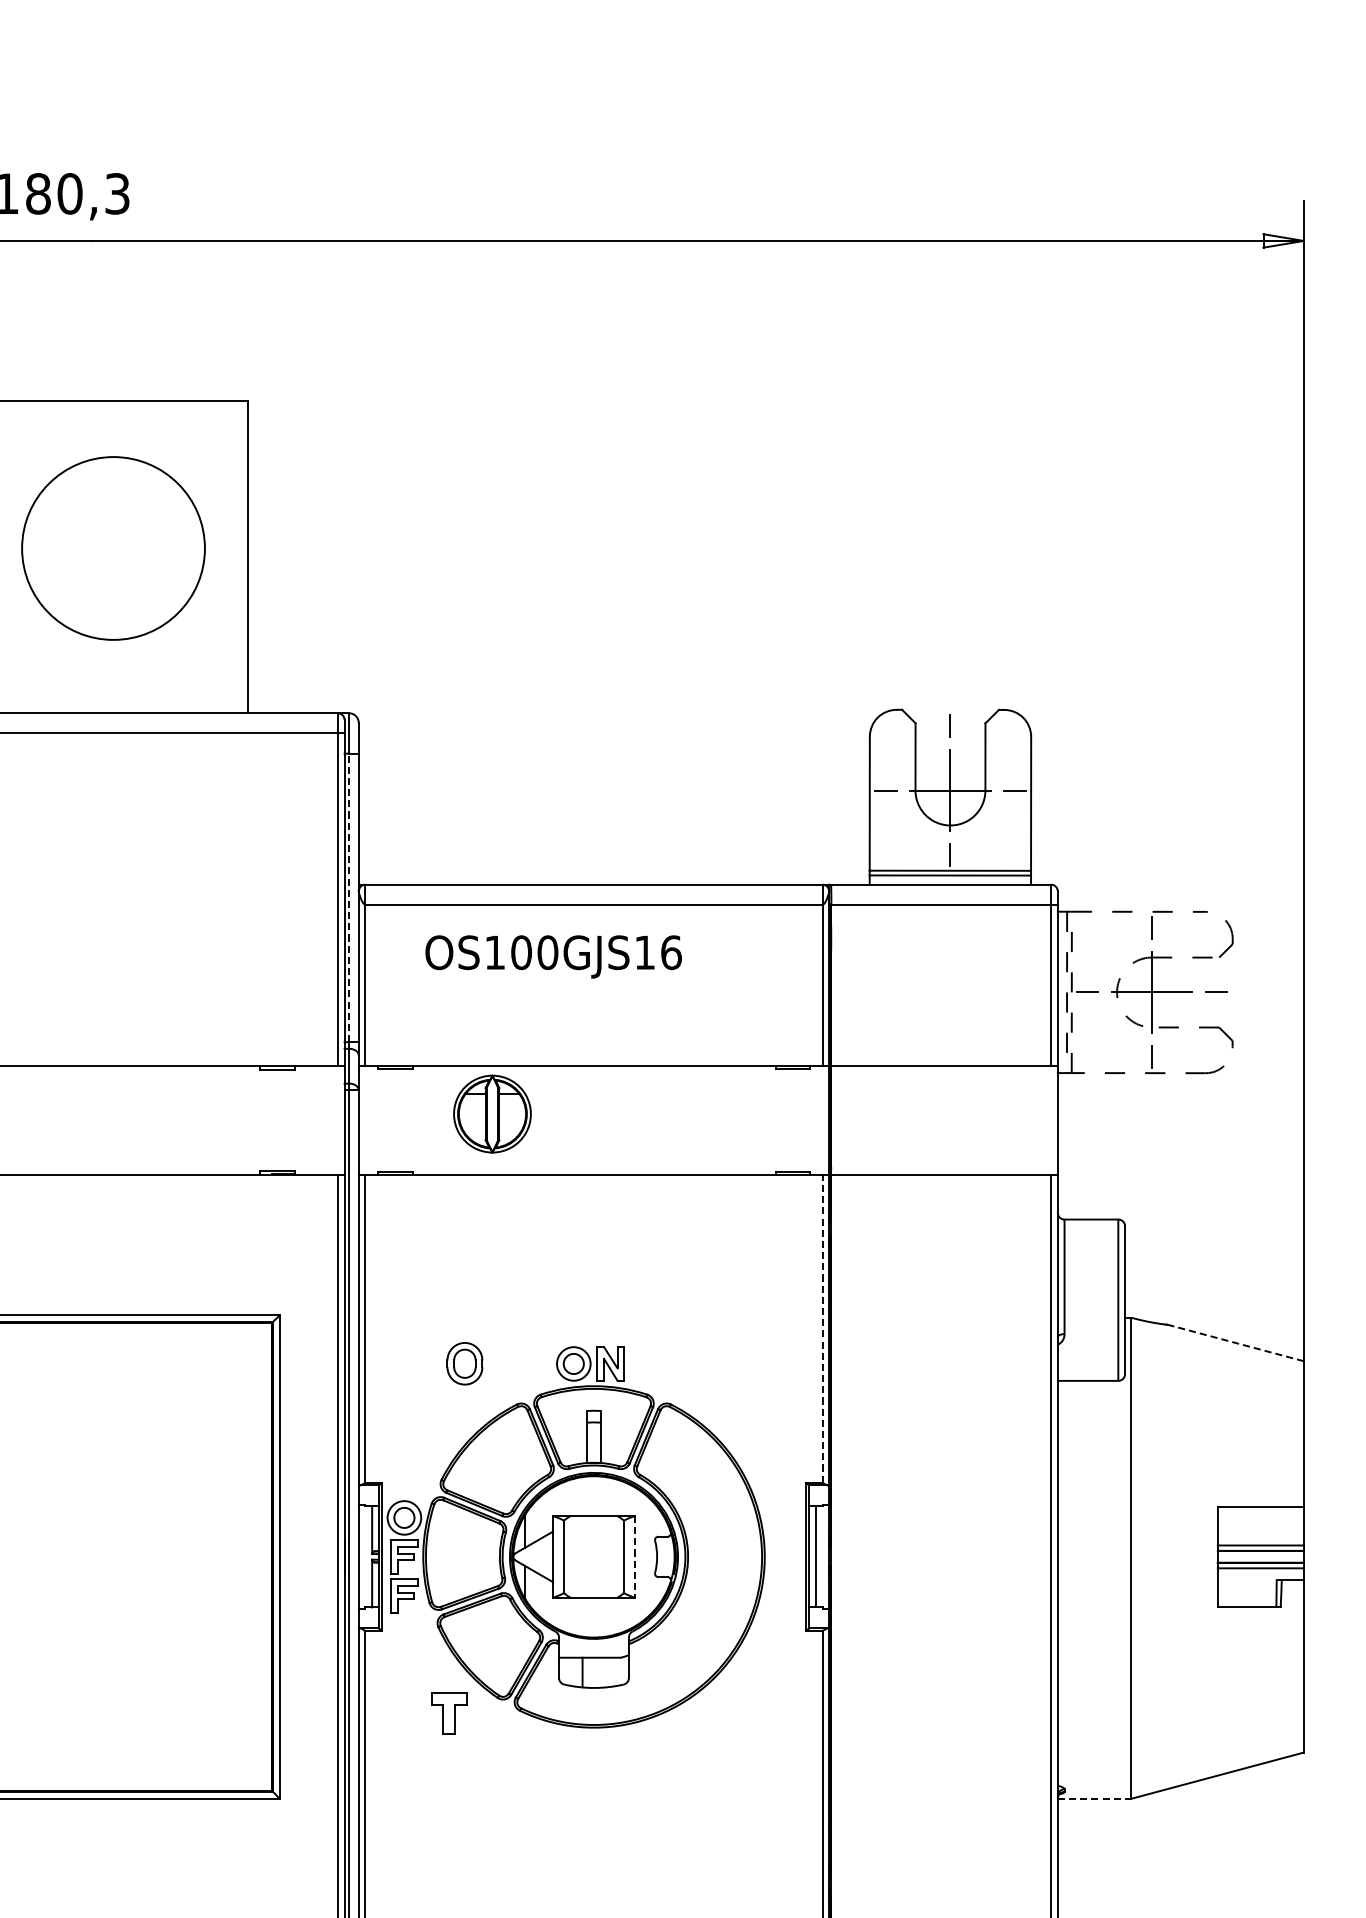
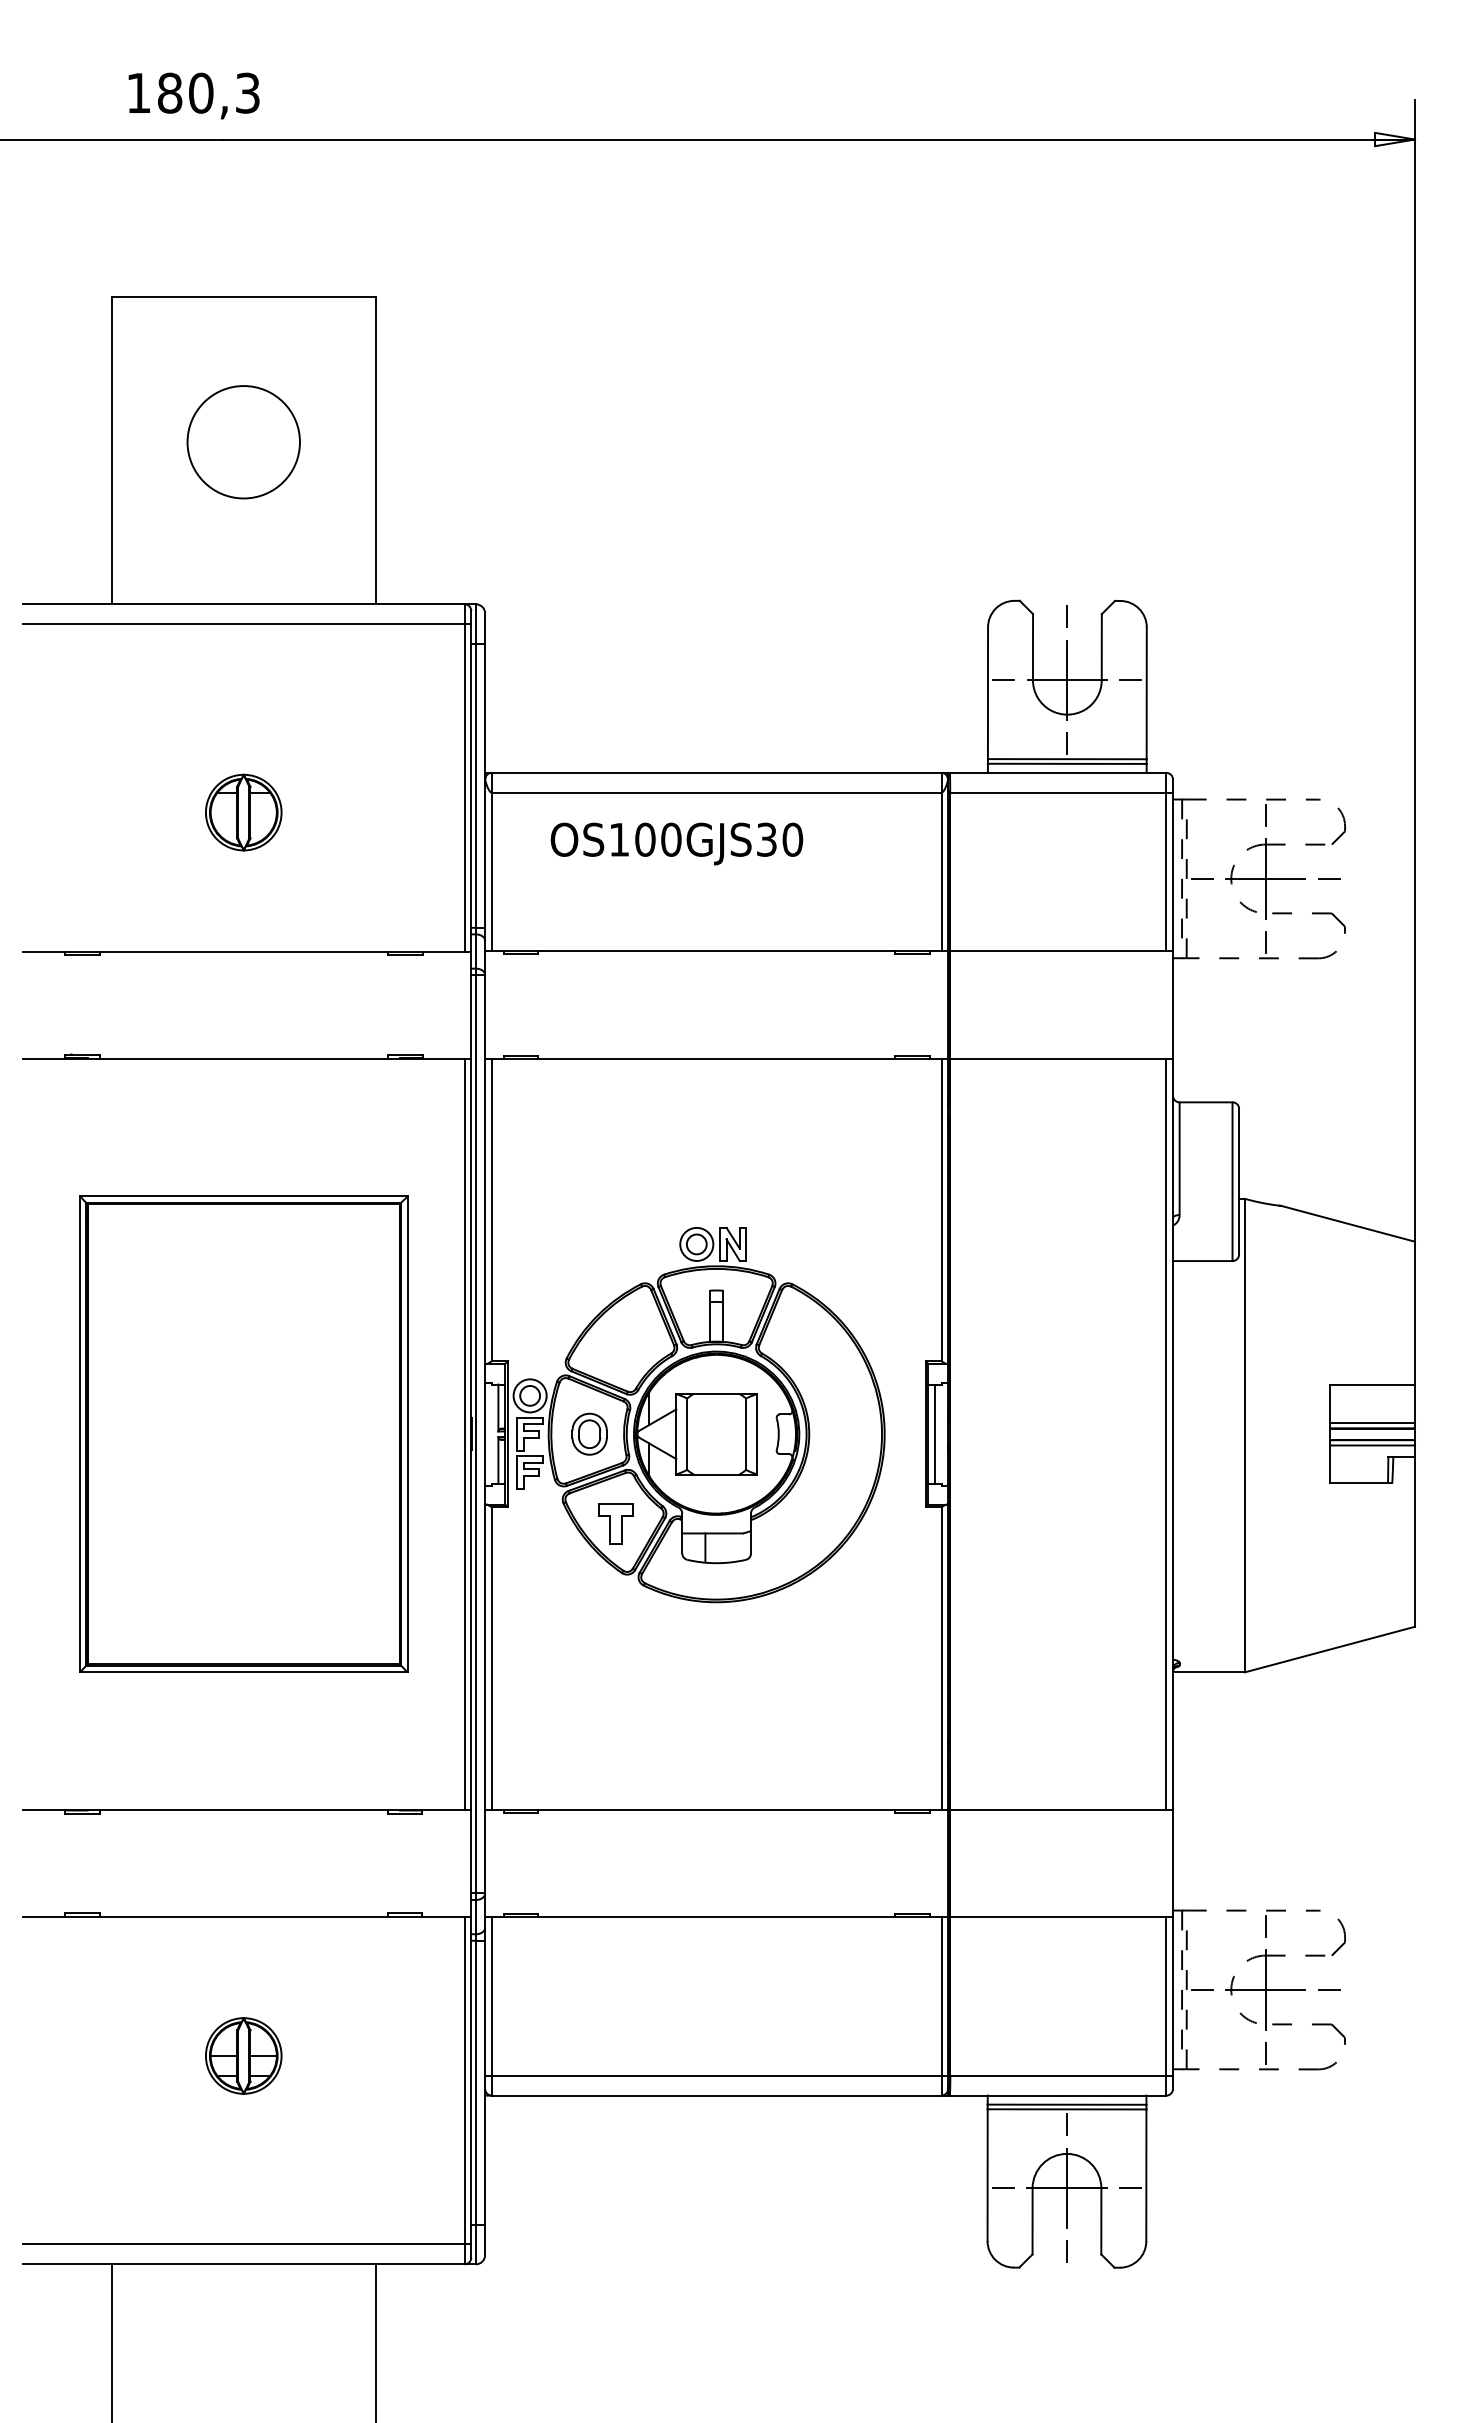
circle: (113, 548) -> (243, 442), size x0.62
line: (348, 897) -> (475, 785), dashed -> solid
text: (658, 952) -> (780, 839), OS100GJS16 -> OS100GJS30
part: (492, 1114) -> (243, 812), moved
line: (822, 1328) -> (941, 1209), dashed -> solid
line: (1235, 1342) -> (1347, 1223), dashed -> solid
part: (464, 1363) -> (589, 1433), moved
line: (634, 1557) -> (756, 1434), dashed -> solid
part: (448, 1712) -> (615, 1523), moved
line: (1093, 1799) -> (1208, 1672), dashed -> solid

